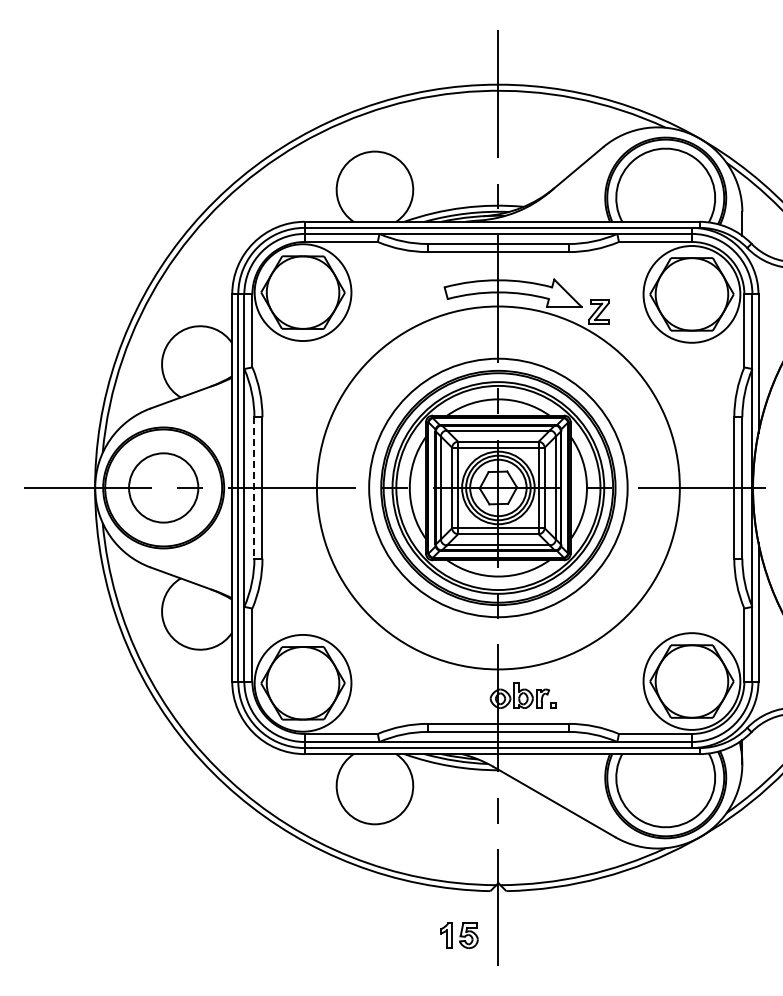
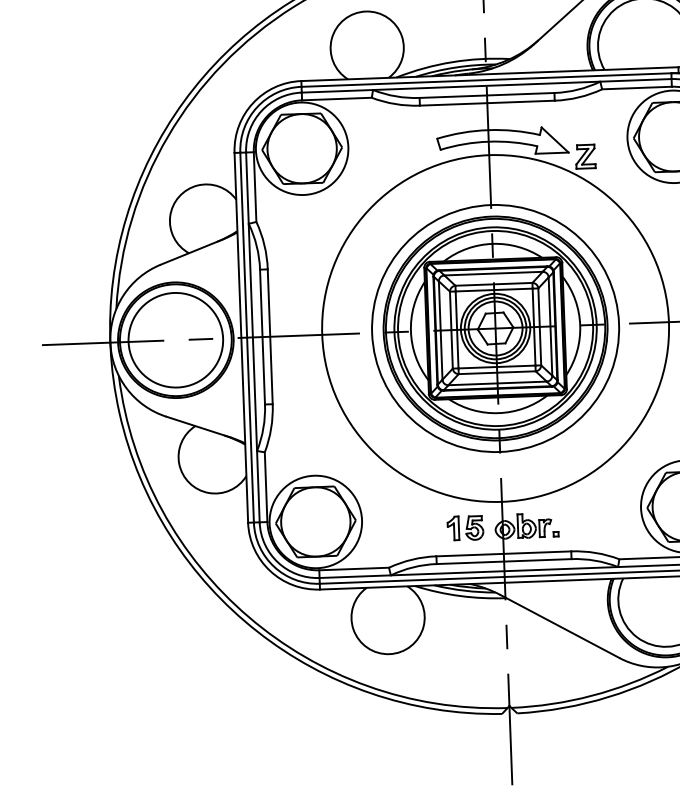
circle: (163, 487) -> (175, 339), size x1.43
line: (254, 487) -> (262, 336), dashed -> solid
part: (459, 935) -> (465, 528), moved

